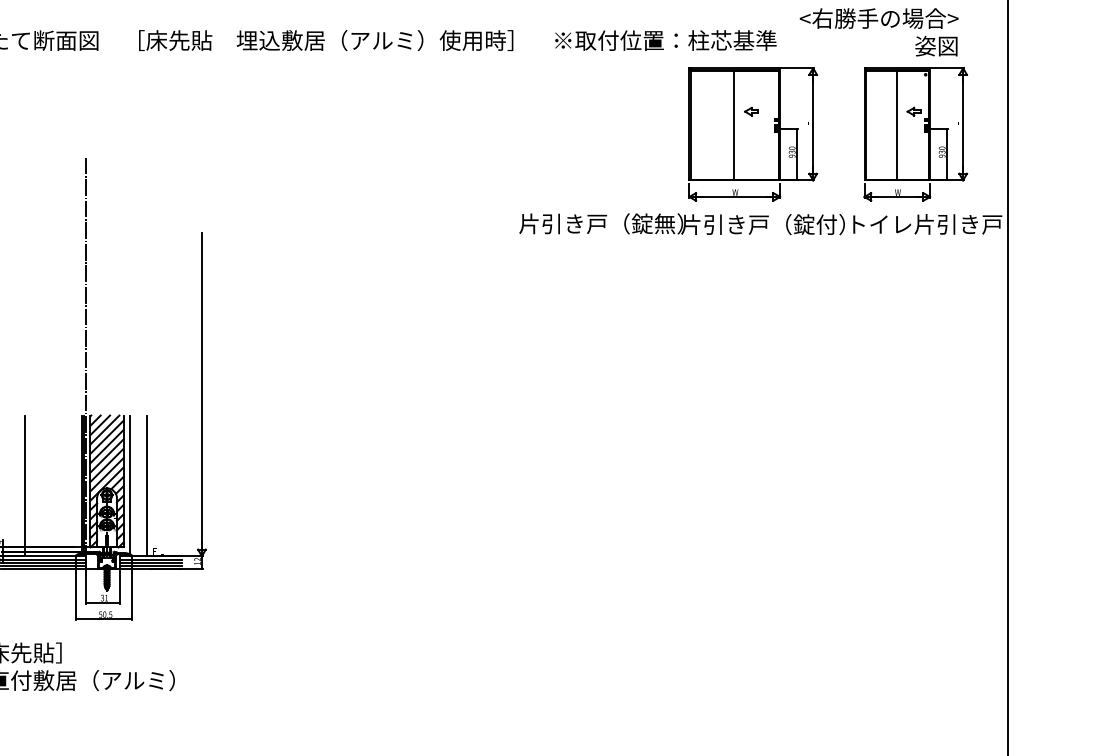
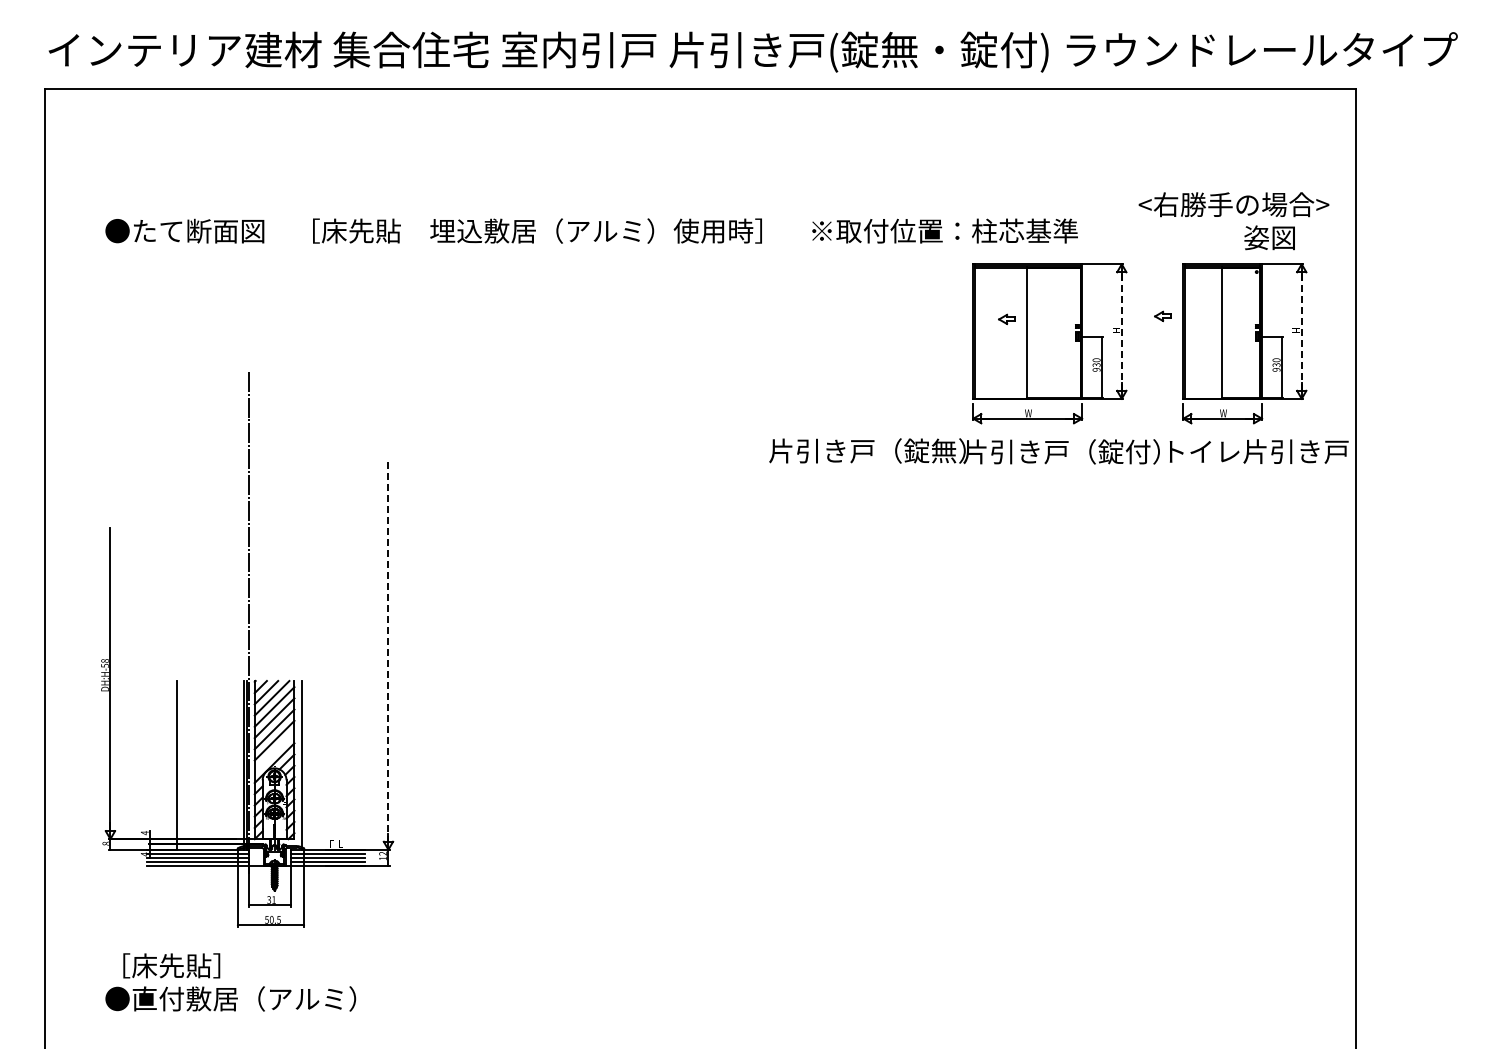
text: (878, 18) -> (1233, 204), moved
part: (751, 110) -> (1006, 318), moved
part: (913, 110) -> (1162, 315), moved
line: (812, 125) -> (1121, 332), solid -> dashed
line: (962, 125) -> (1301, 332), solid -> dashed
line: (201, 390) -> (388, 651), solid -> dashed
line: (106, 474) -> (274, 751), removed
line: (146, 485) -> (322, 764), removed

